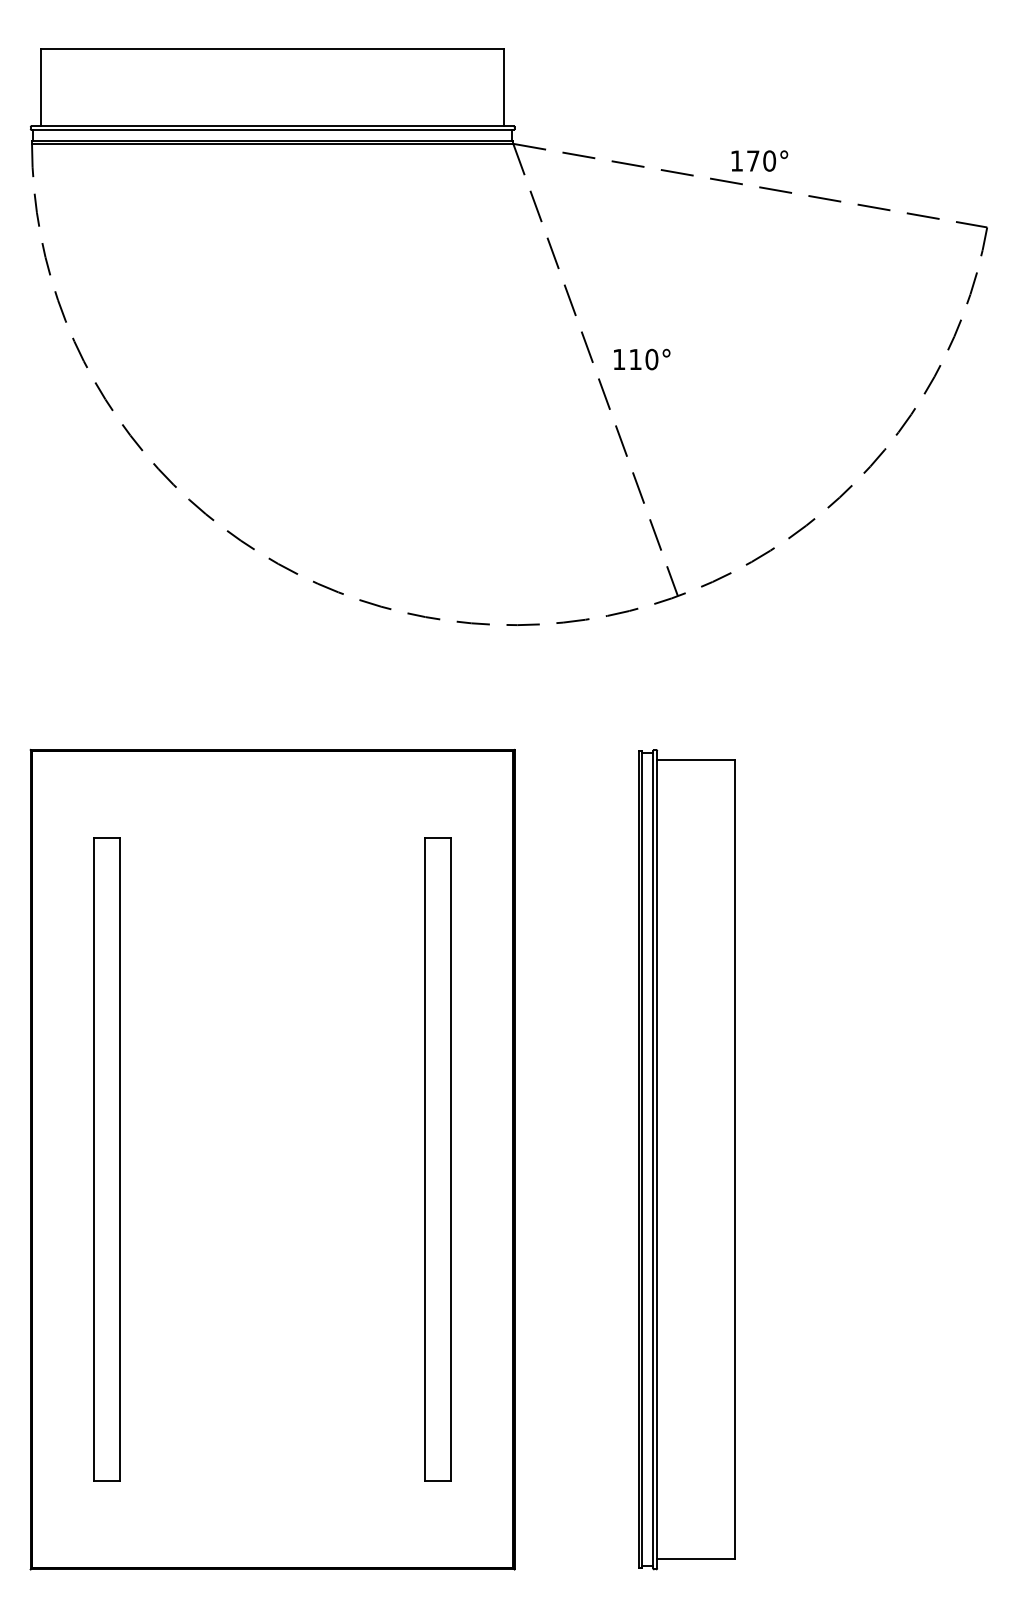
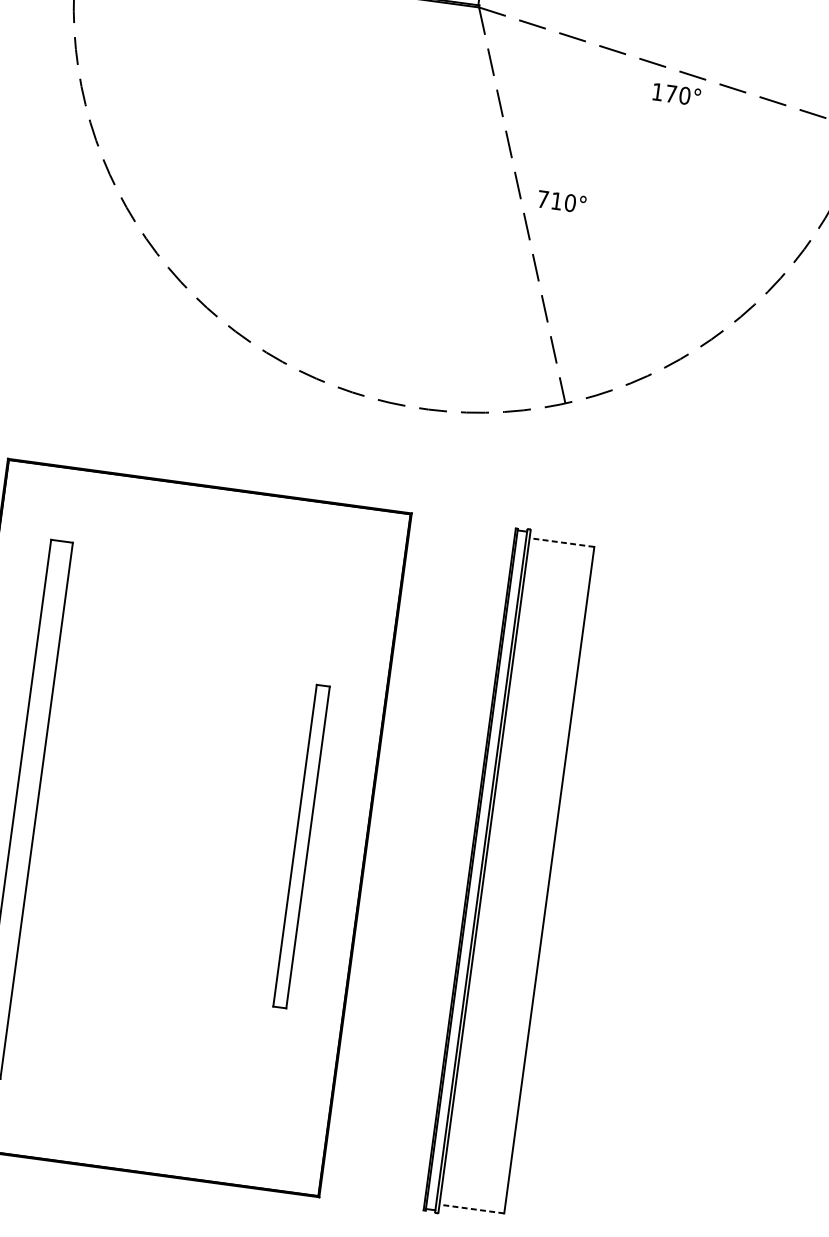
text: (759, 160) -> (676, 94), moved
text: (619, 359) -> (543, 199), 110° -> 710°
line: (696, 760) -> (562, 542), solid -> dashed
part: (437, 1159) -> (301, 846), size x0.6
line: (696, 1559) -> (472, 1209), solid -> dashed

